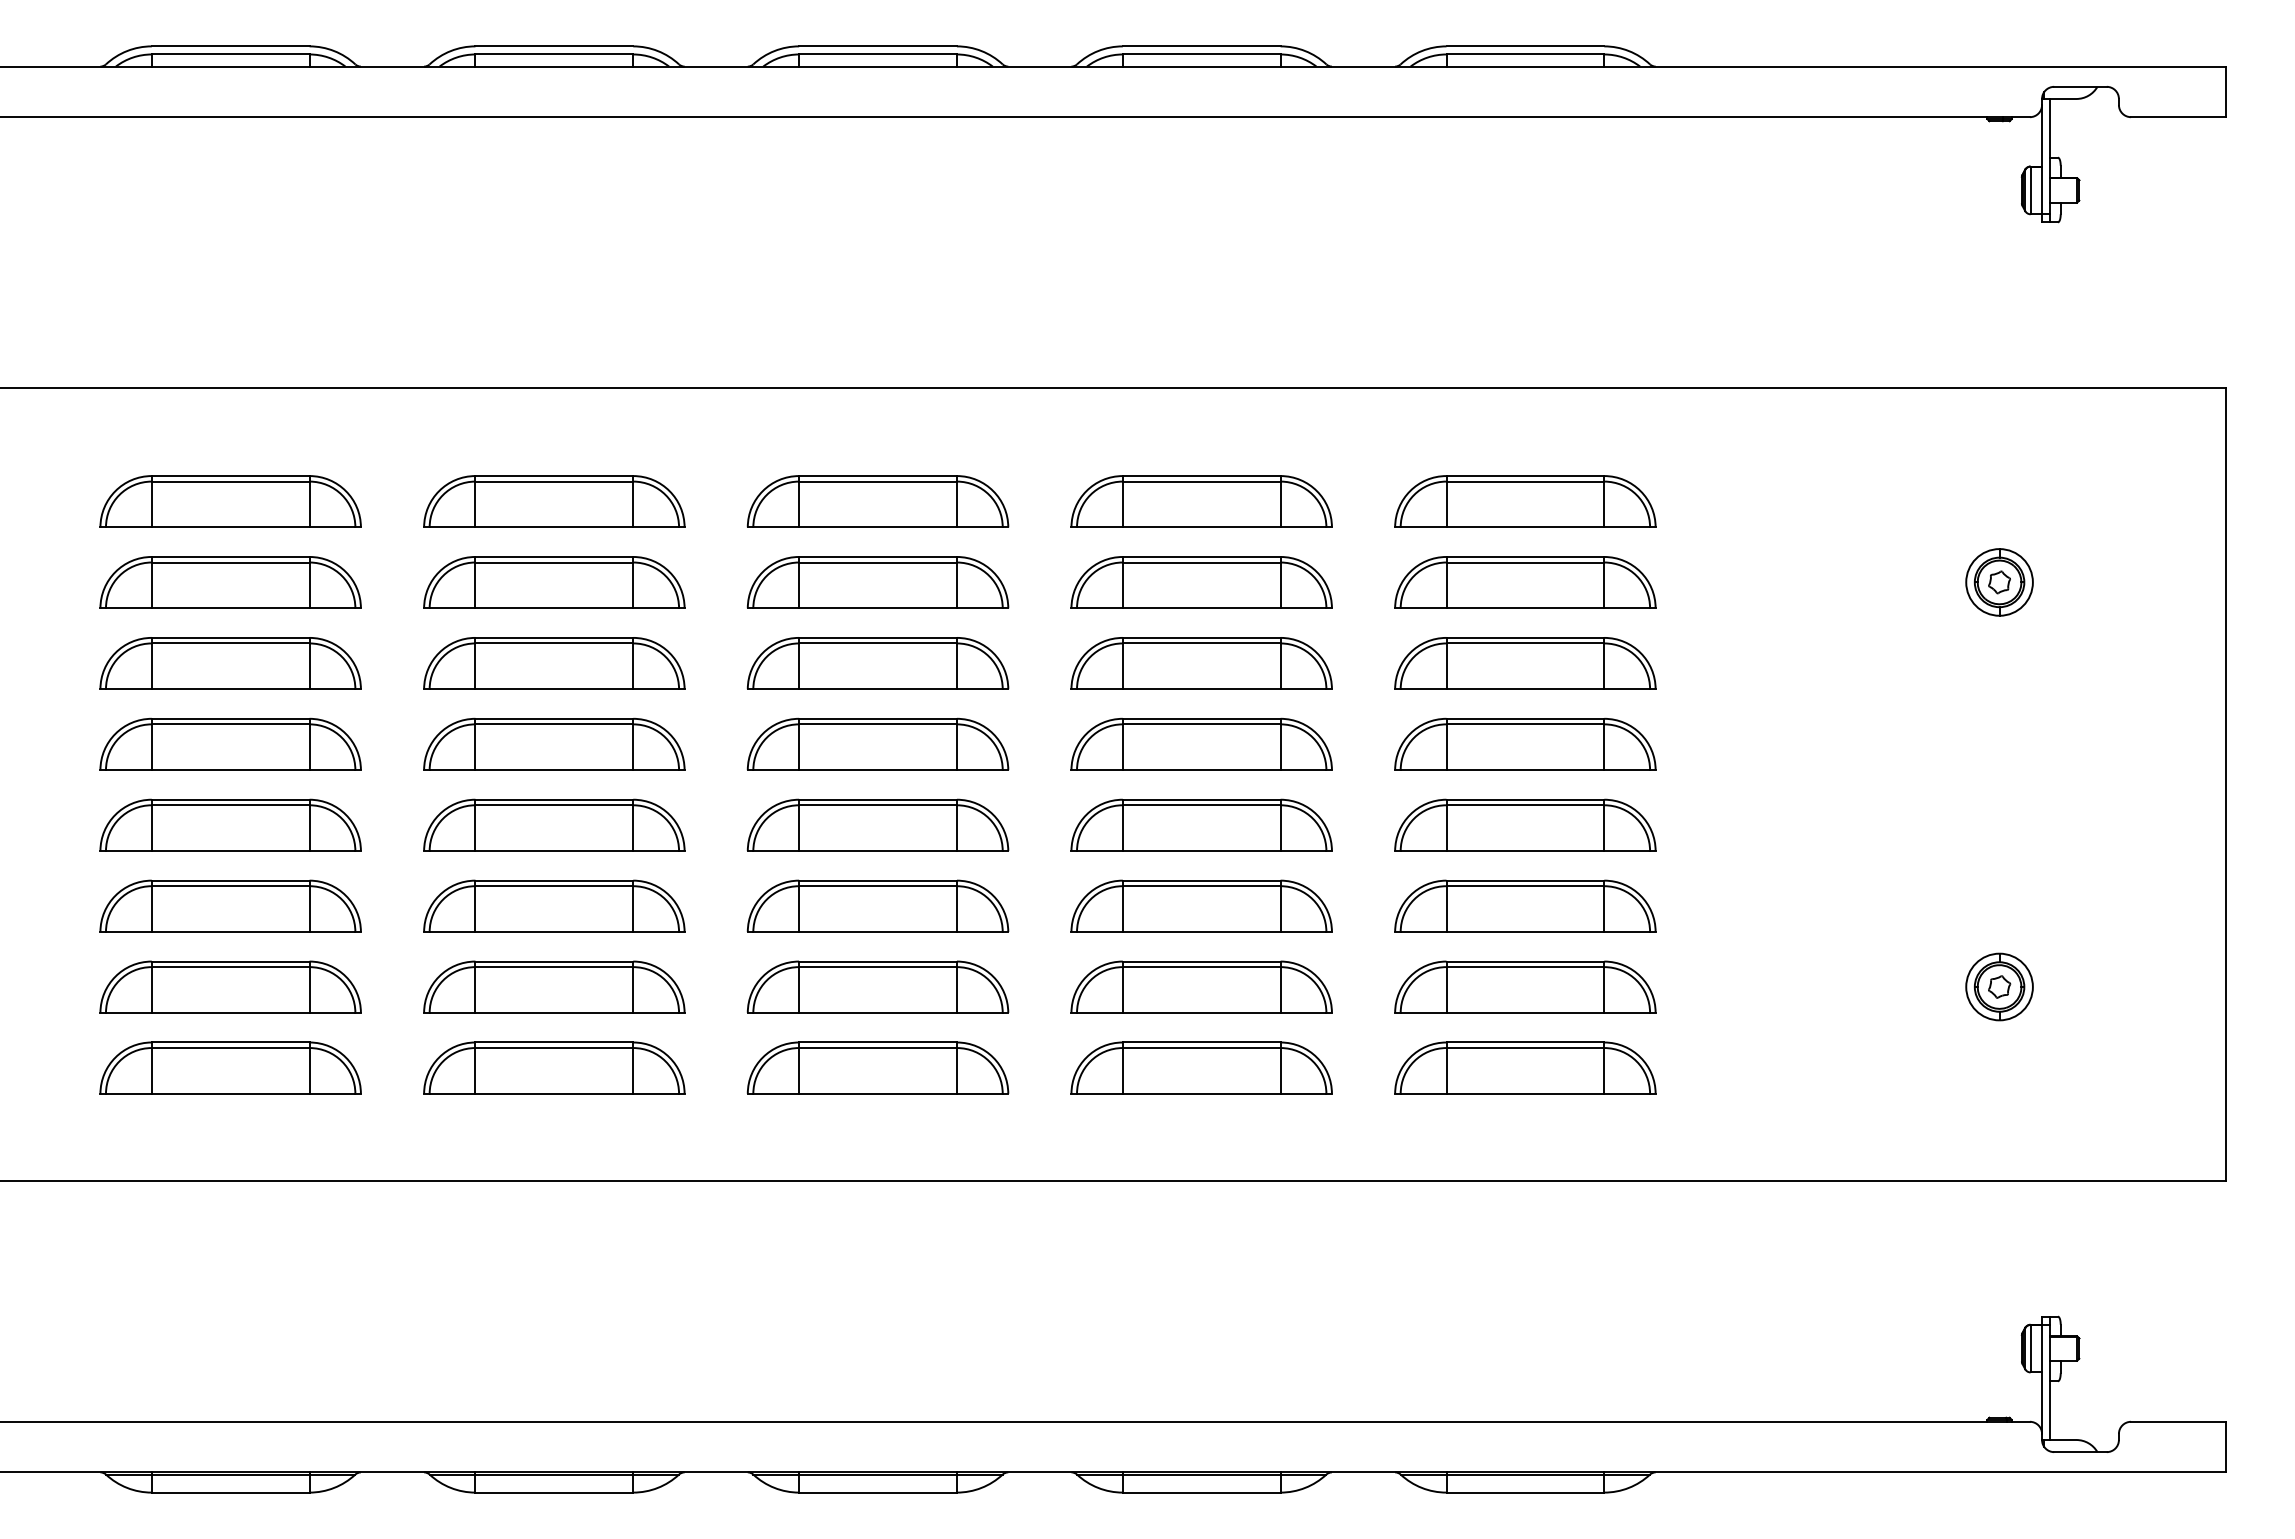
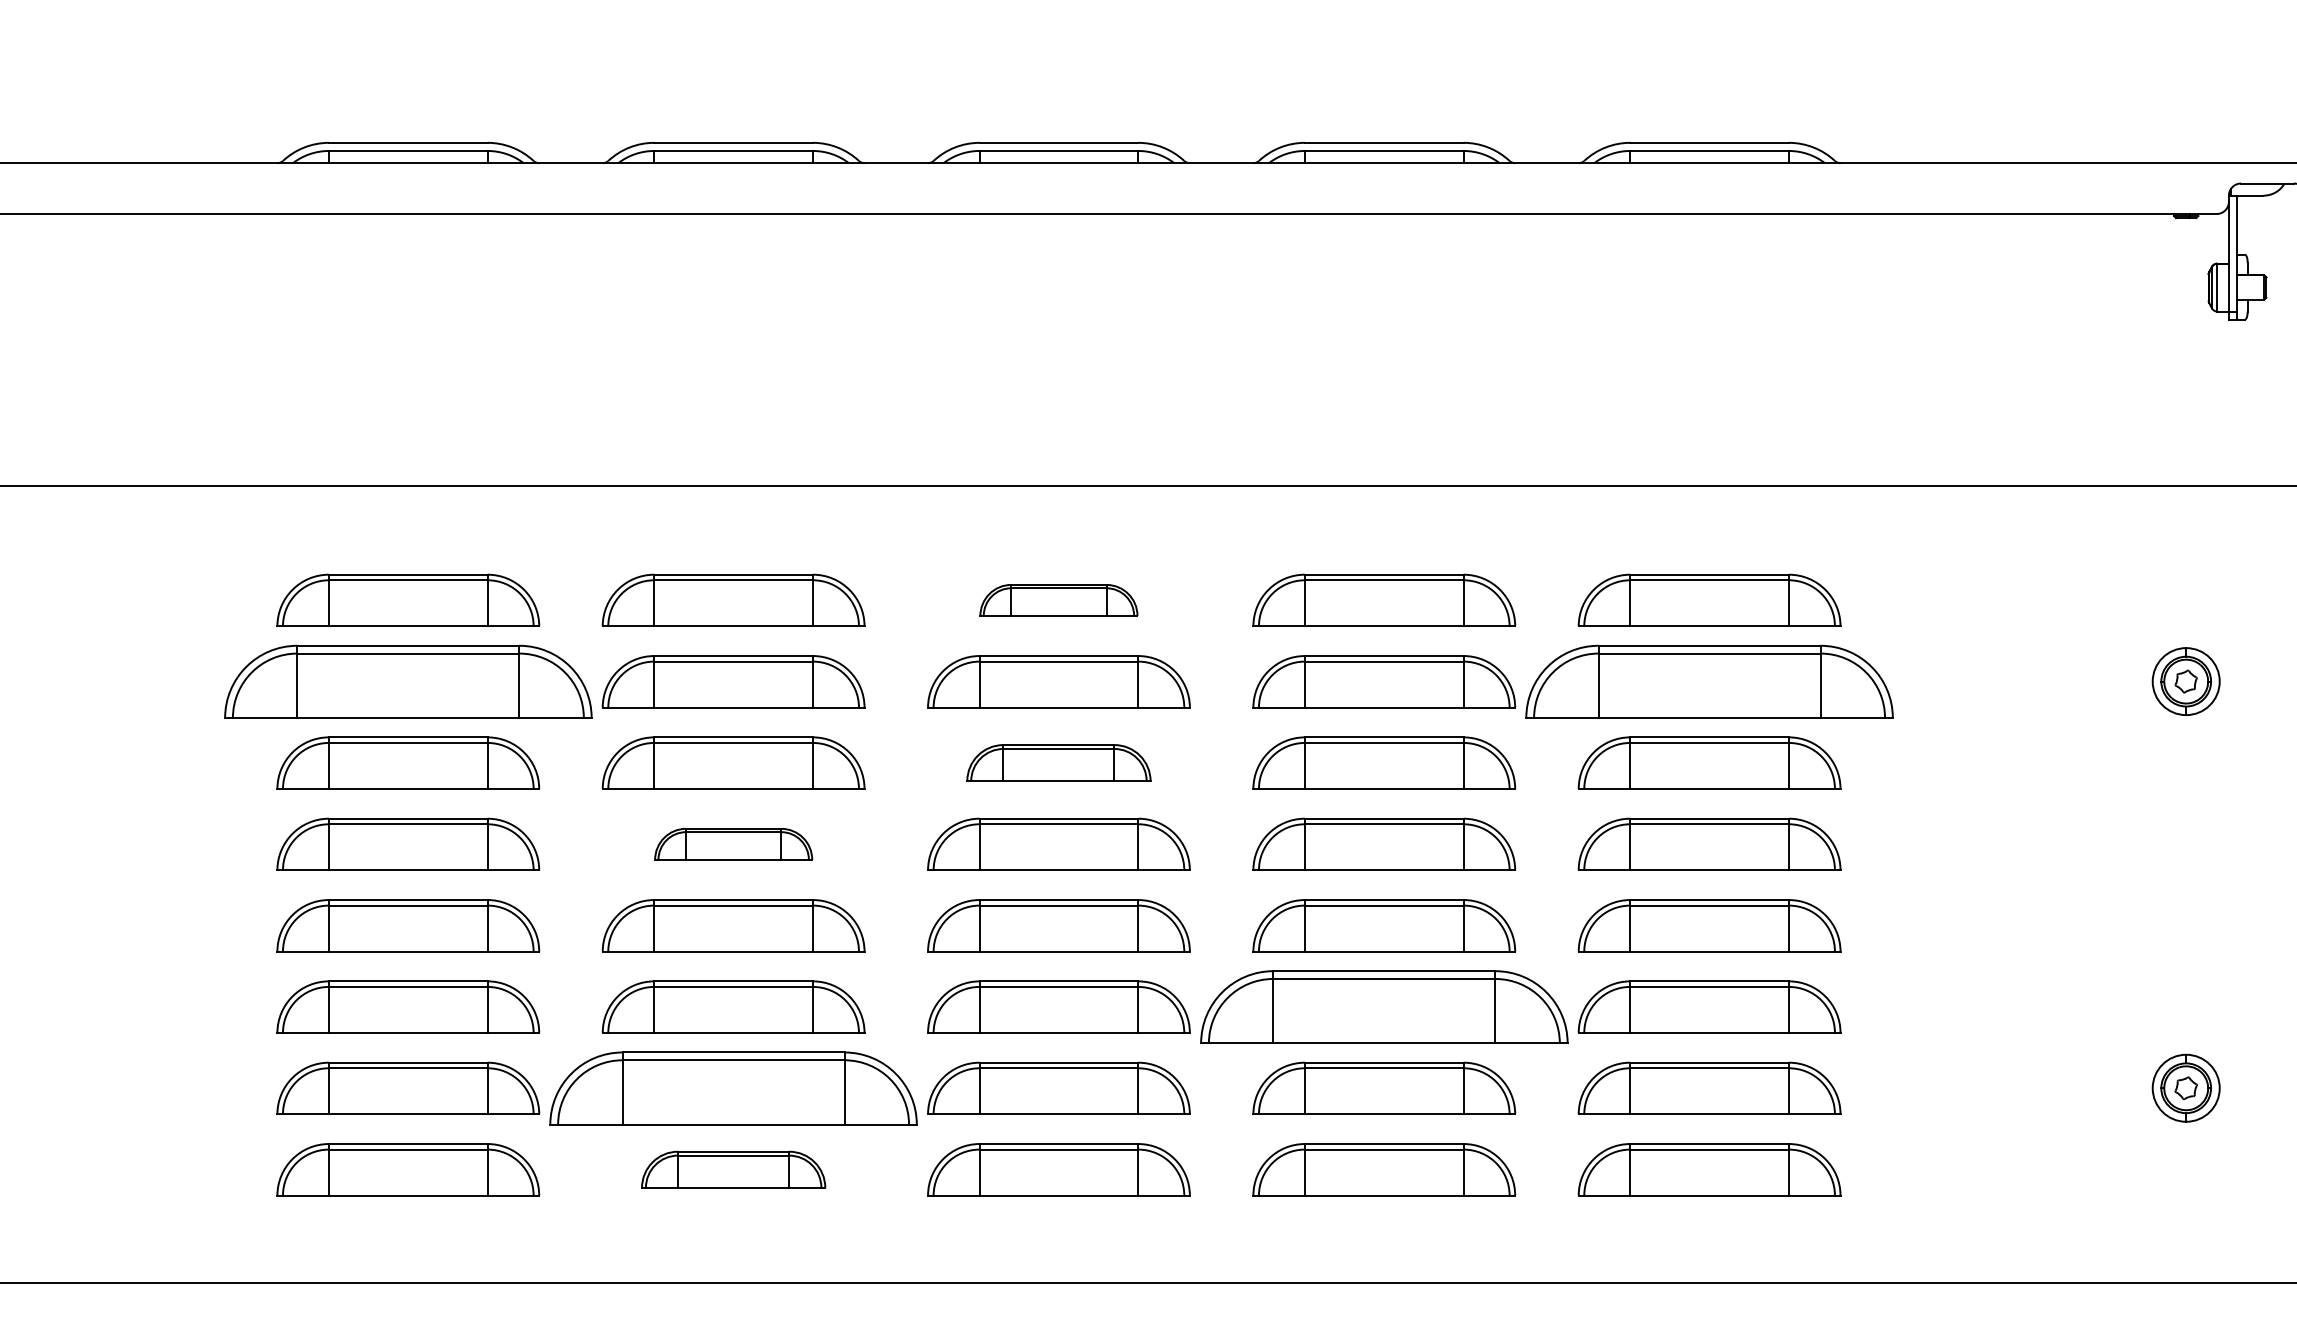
part: (877, 501) -> (1058, 600), size x0.6
part: (230, 582) -> (408, 681), size x1.4
part: (1525, 582) -> (1709, 681), size x1.4
part: (877, 663) -> (1058, 763), size x0.7
part: (554, 743) -> (733, 843), size x0.6
part: (1201, 905) -> (1384, 1006), size x1.4
part: (554, 986) -> (733, 1087), size x1.4
part: (554, 1067) -> (733, 1169), size x0.7

